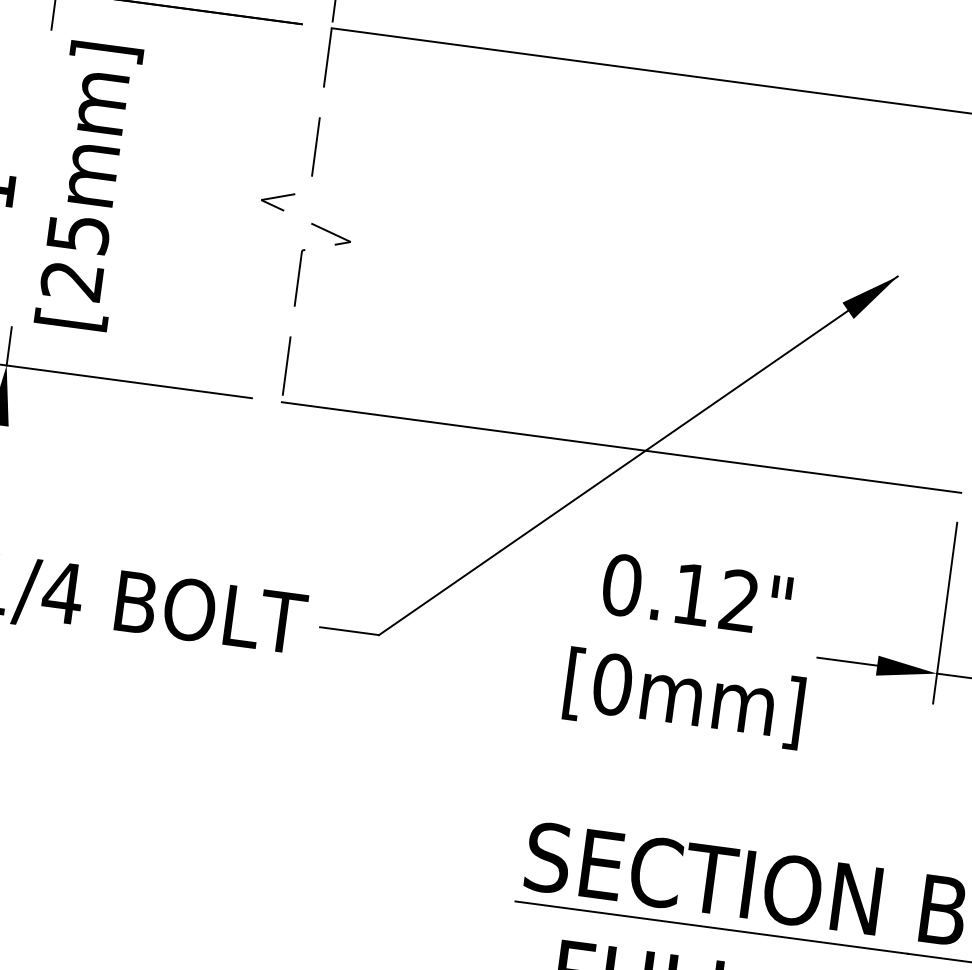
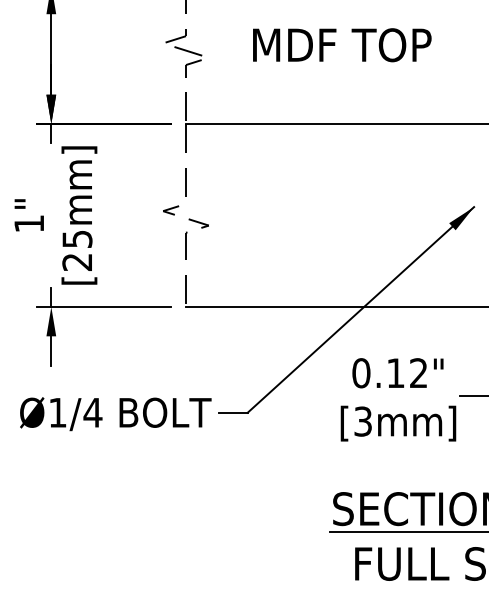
text: (613, 684) -> (363, 421), [0mm] -> [3mm]

